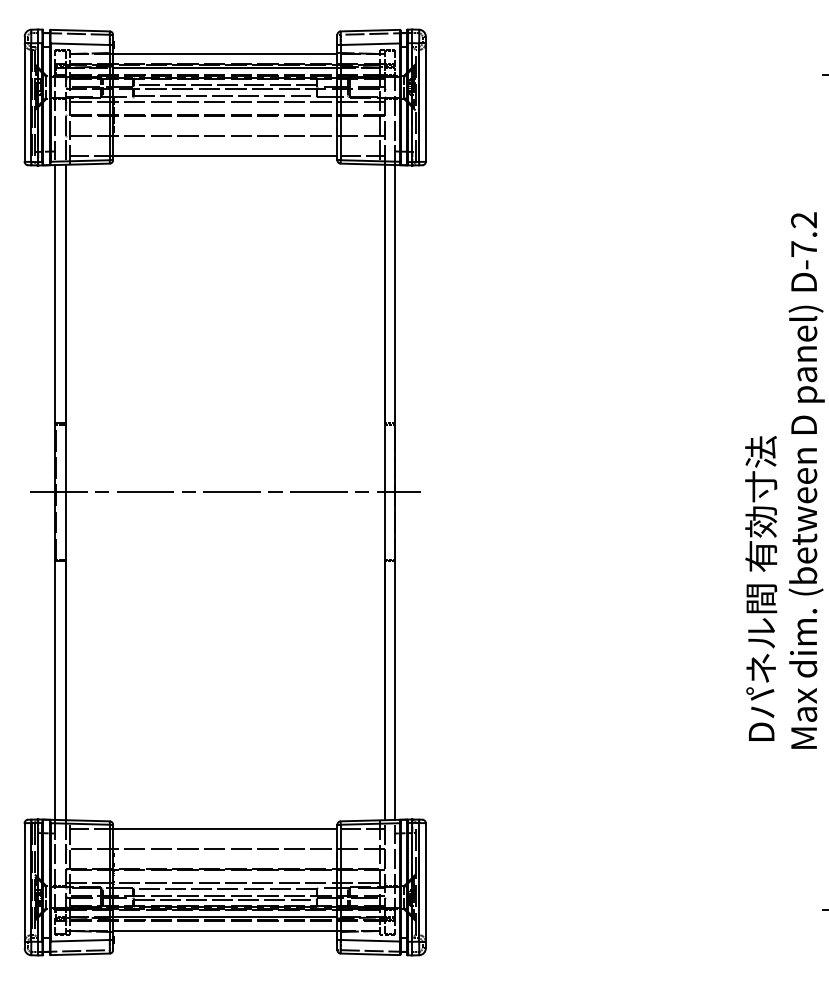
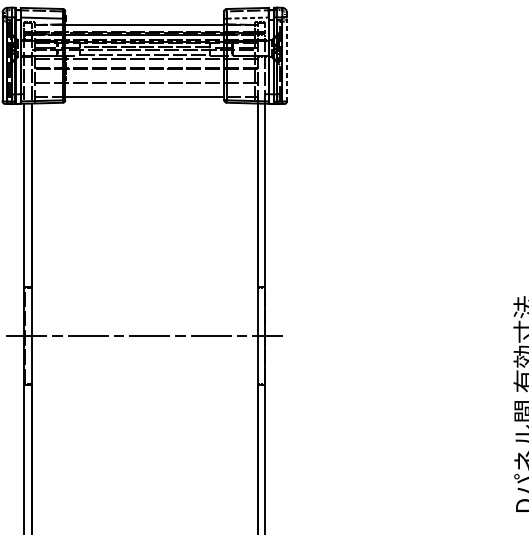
line: (370, 44) -> (247, 18), solid -> dashed
line: (425, 102) -> (286, 59), solid -> dashed

